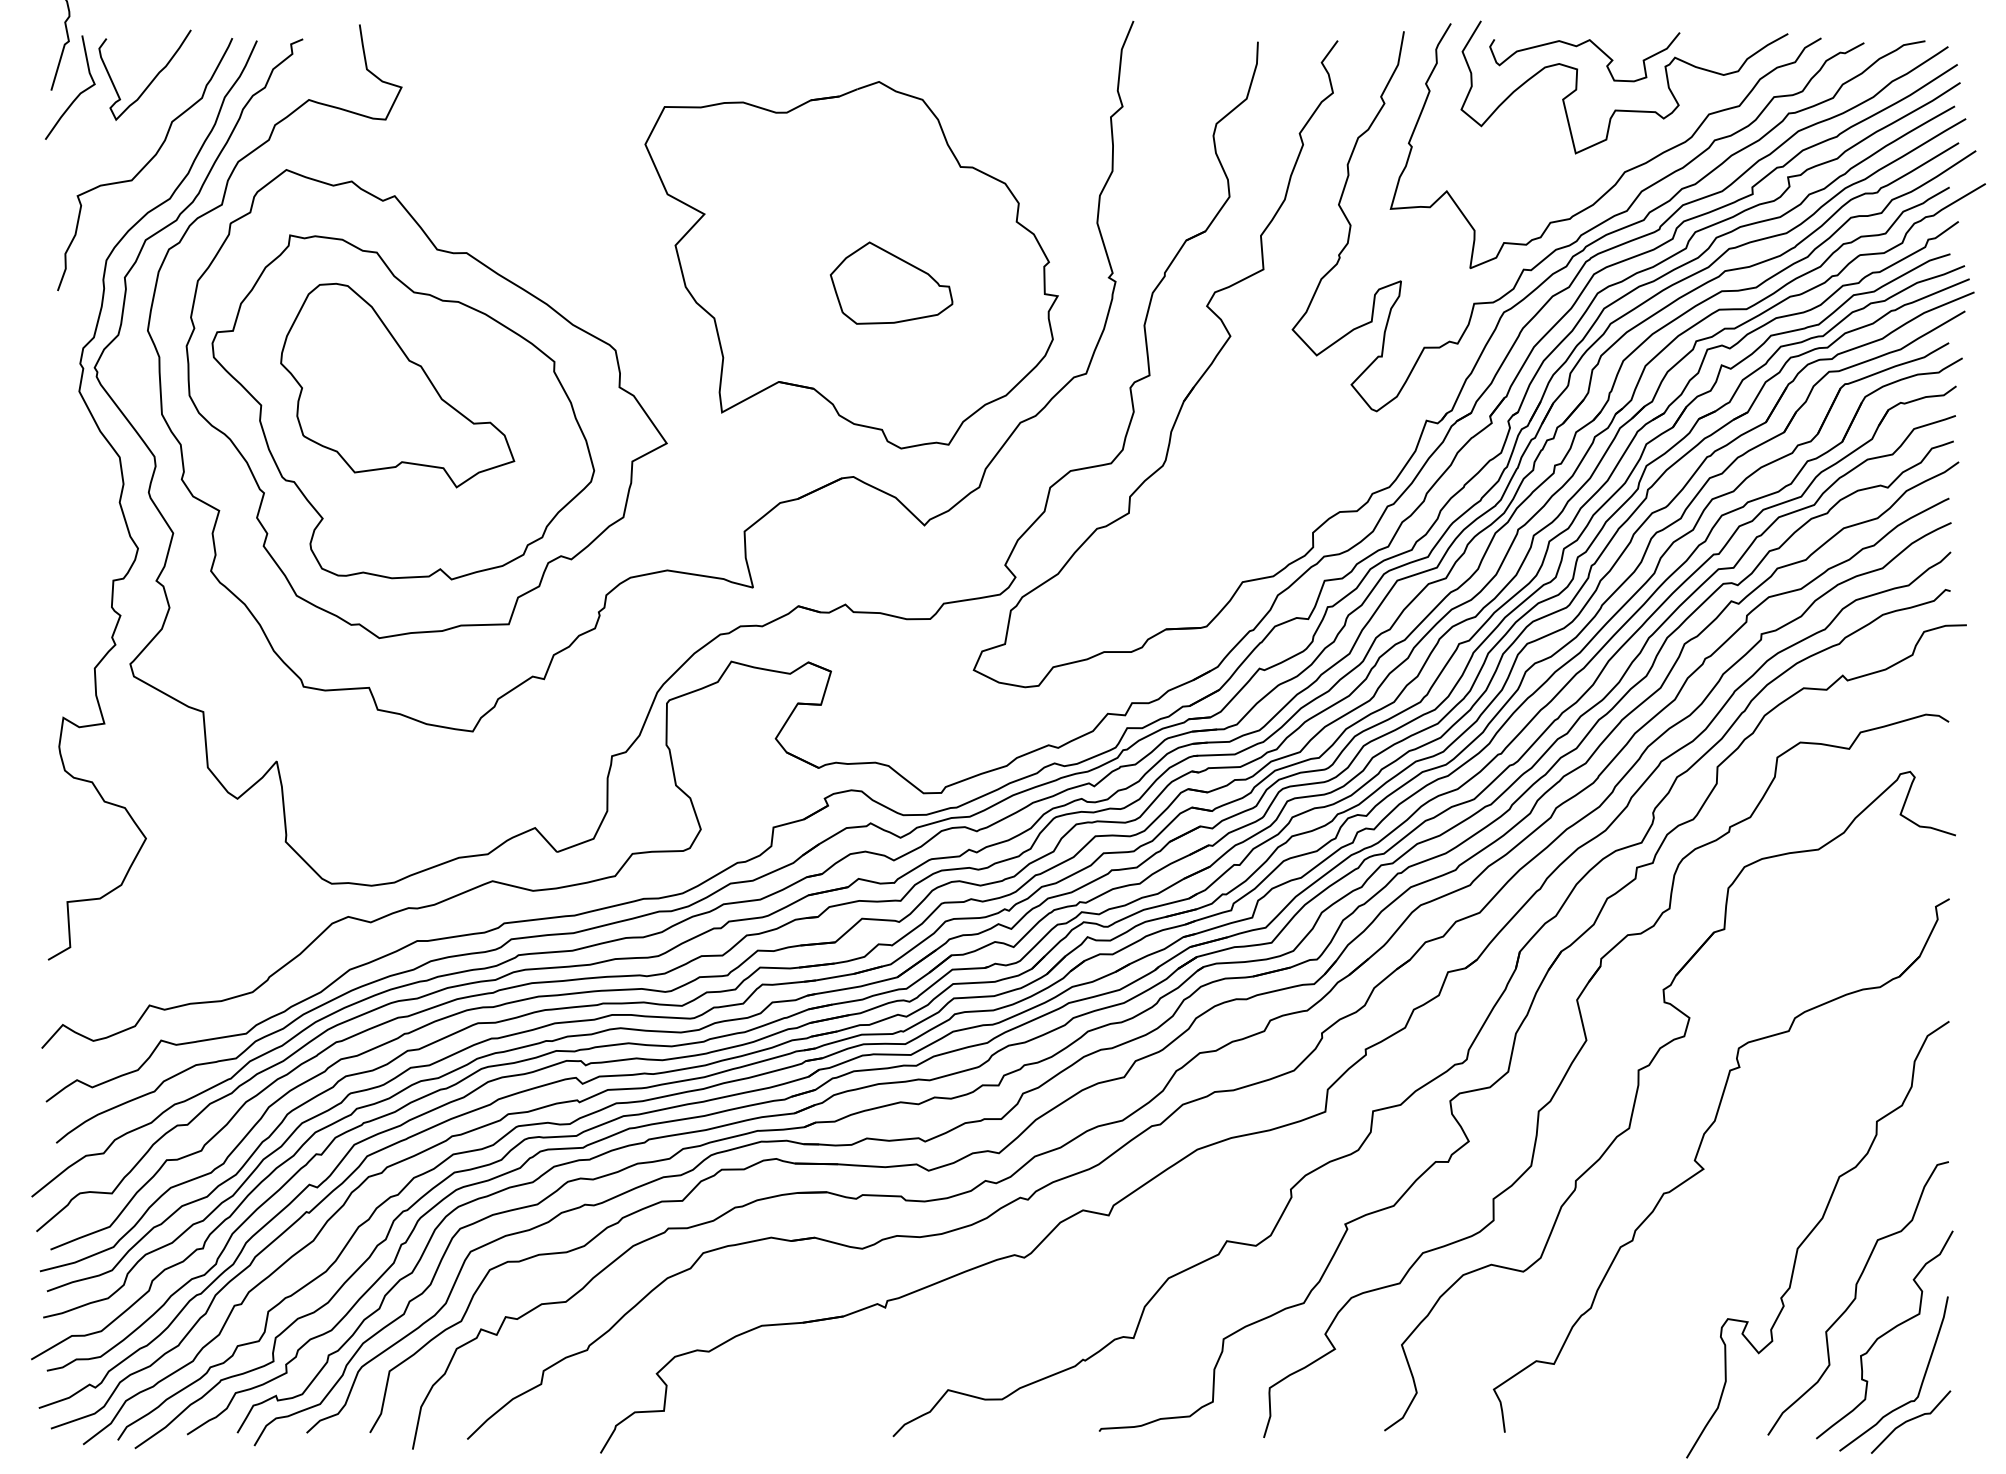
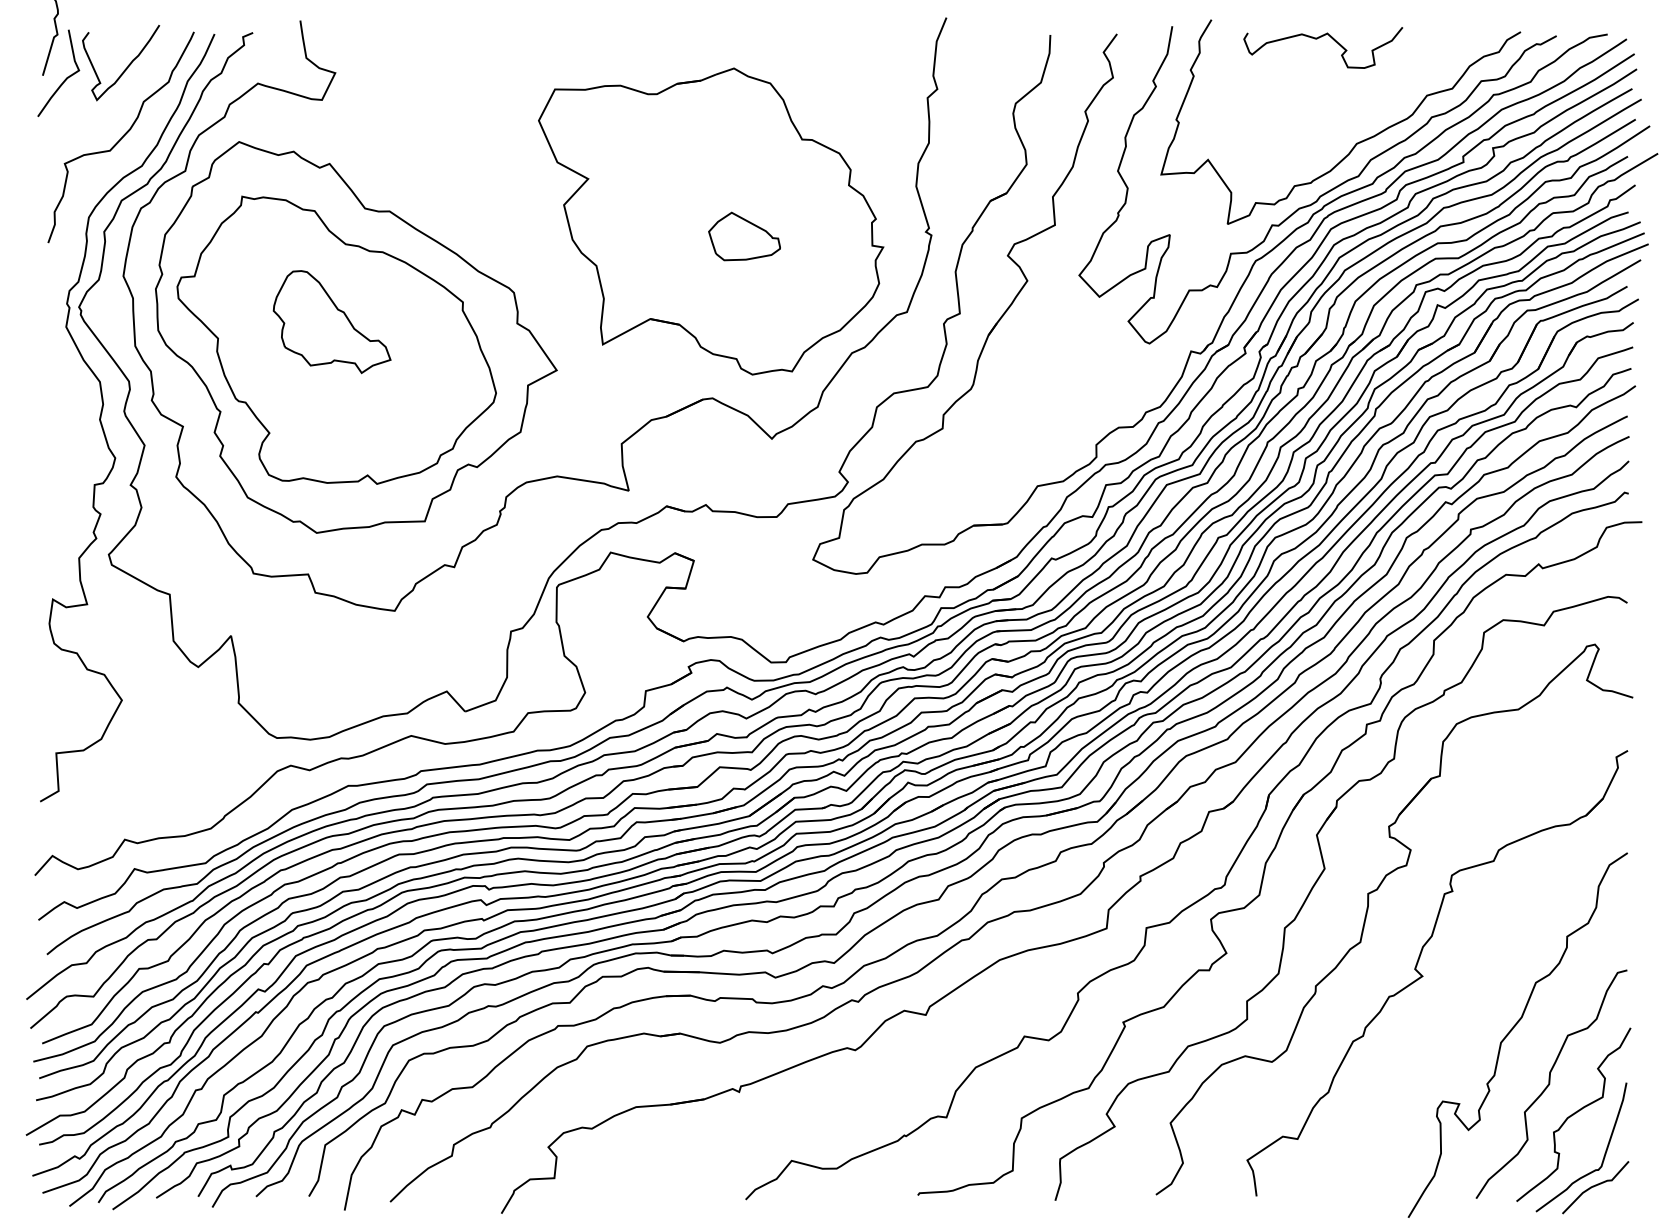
curve: (1622, 109) -> (1354, 91), removed
part: (891, 282) -> (744, 235), size x0.7
part: (397, 385) -> (331, 321), size x0.6

